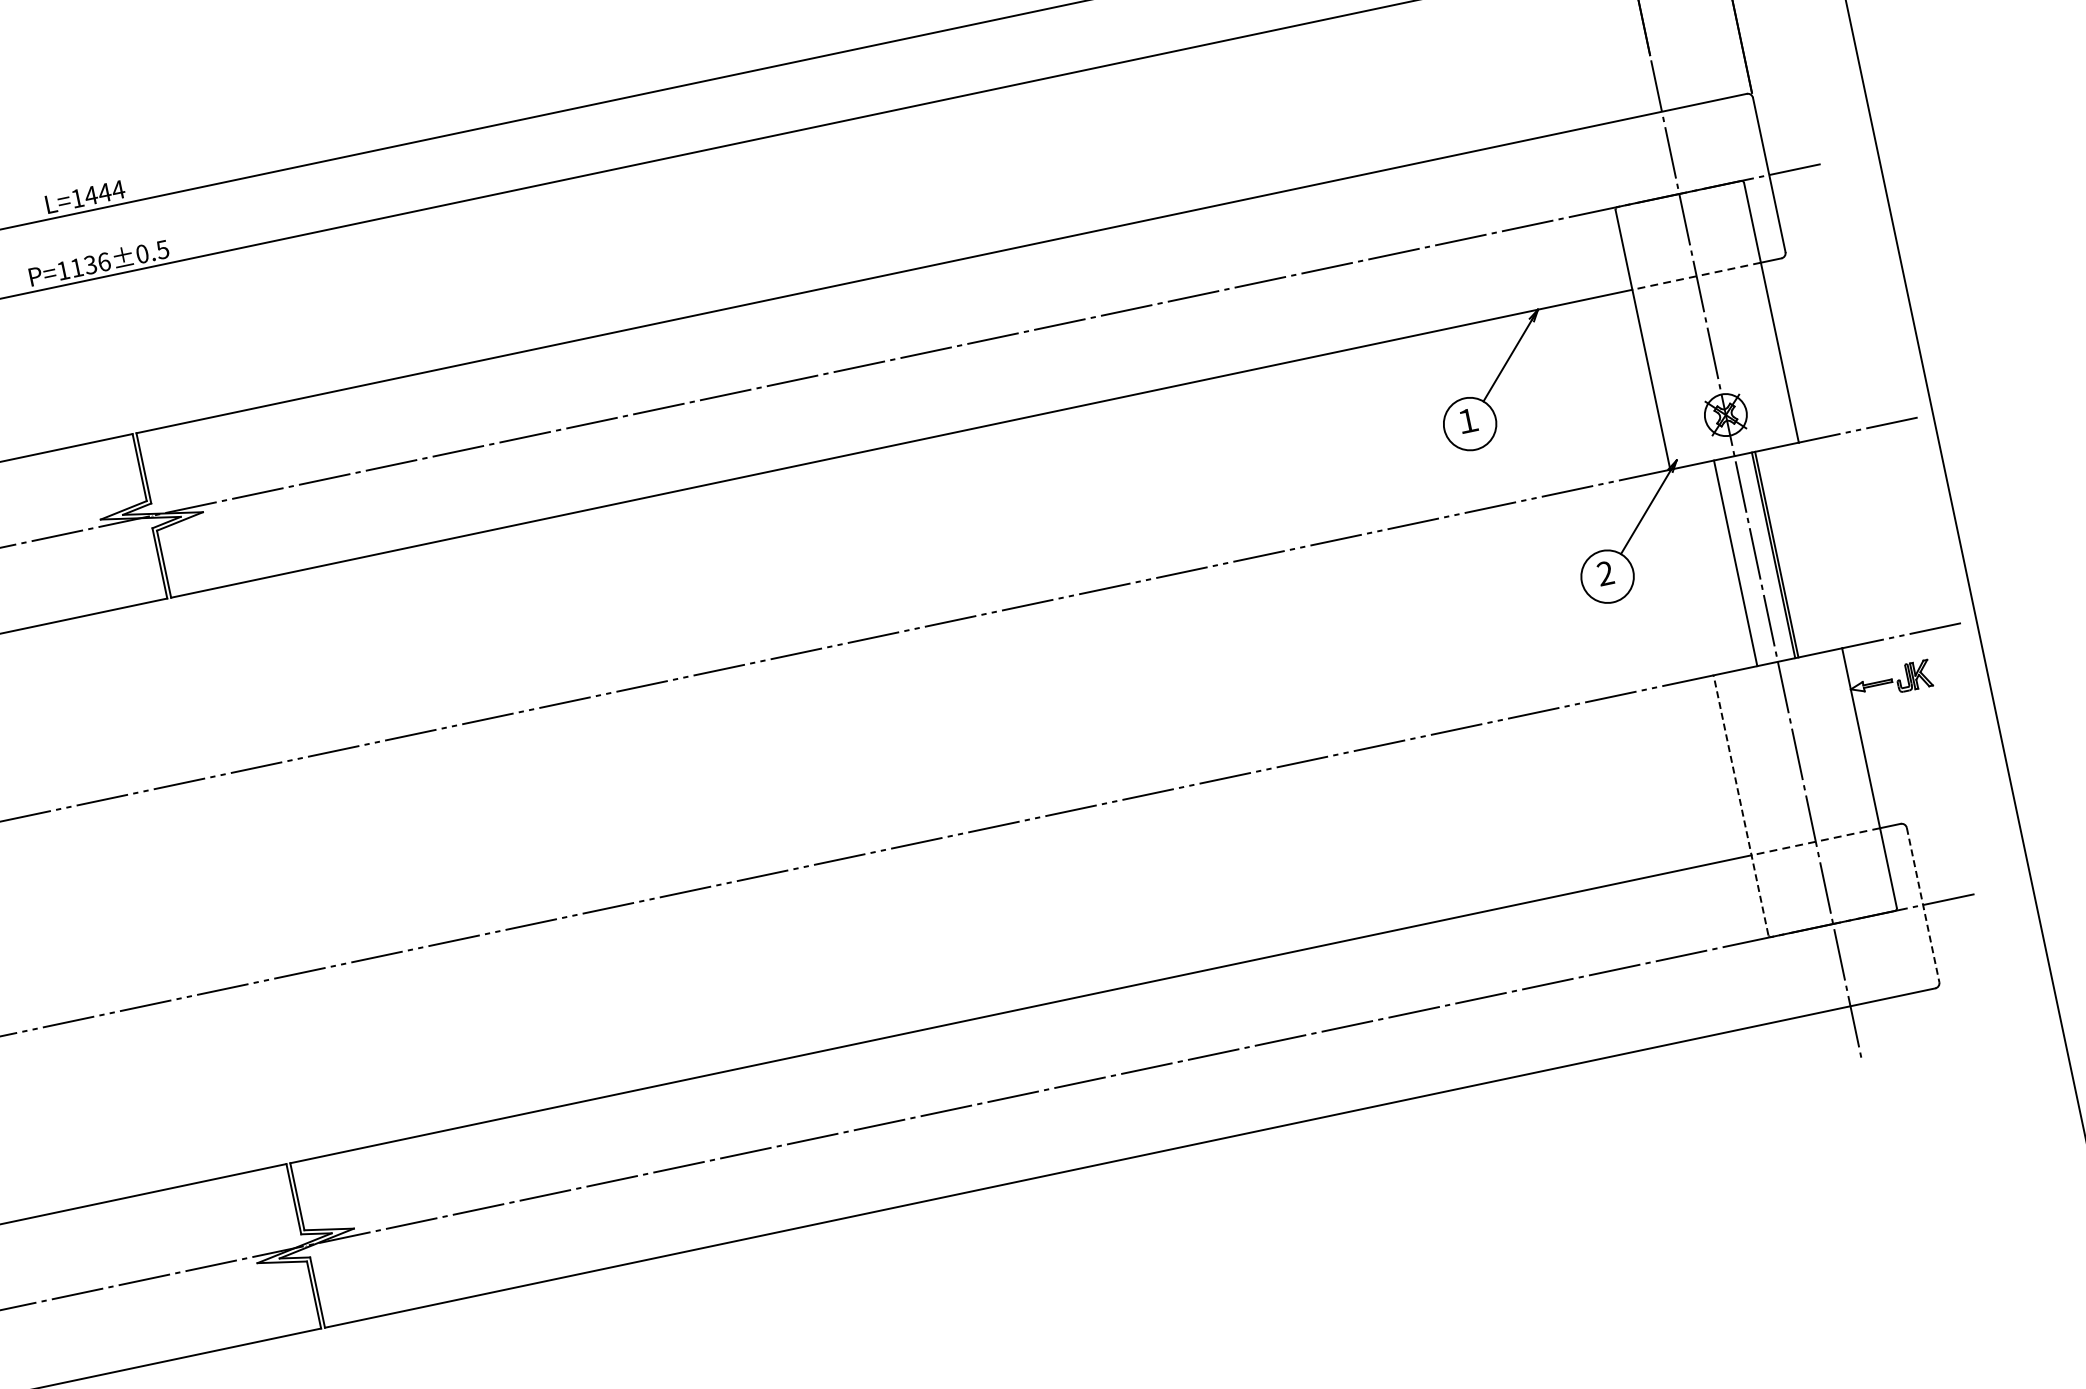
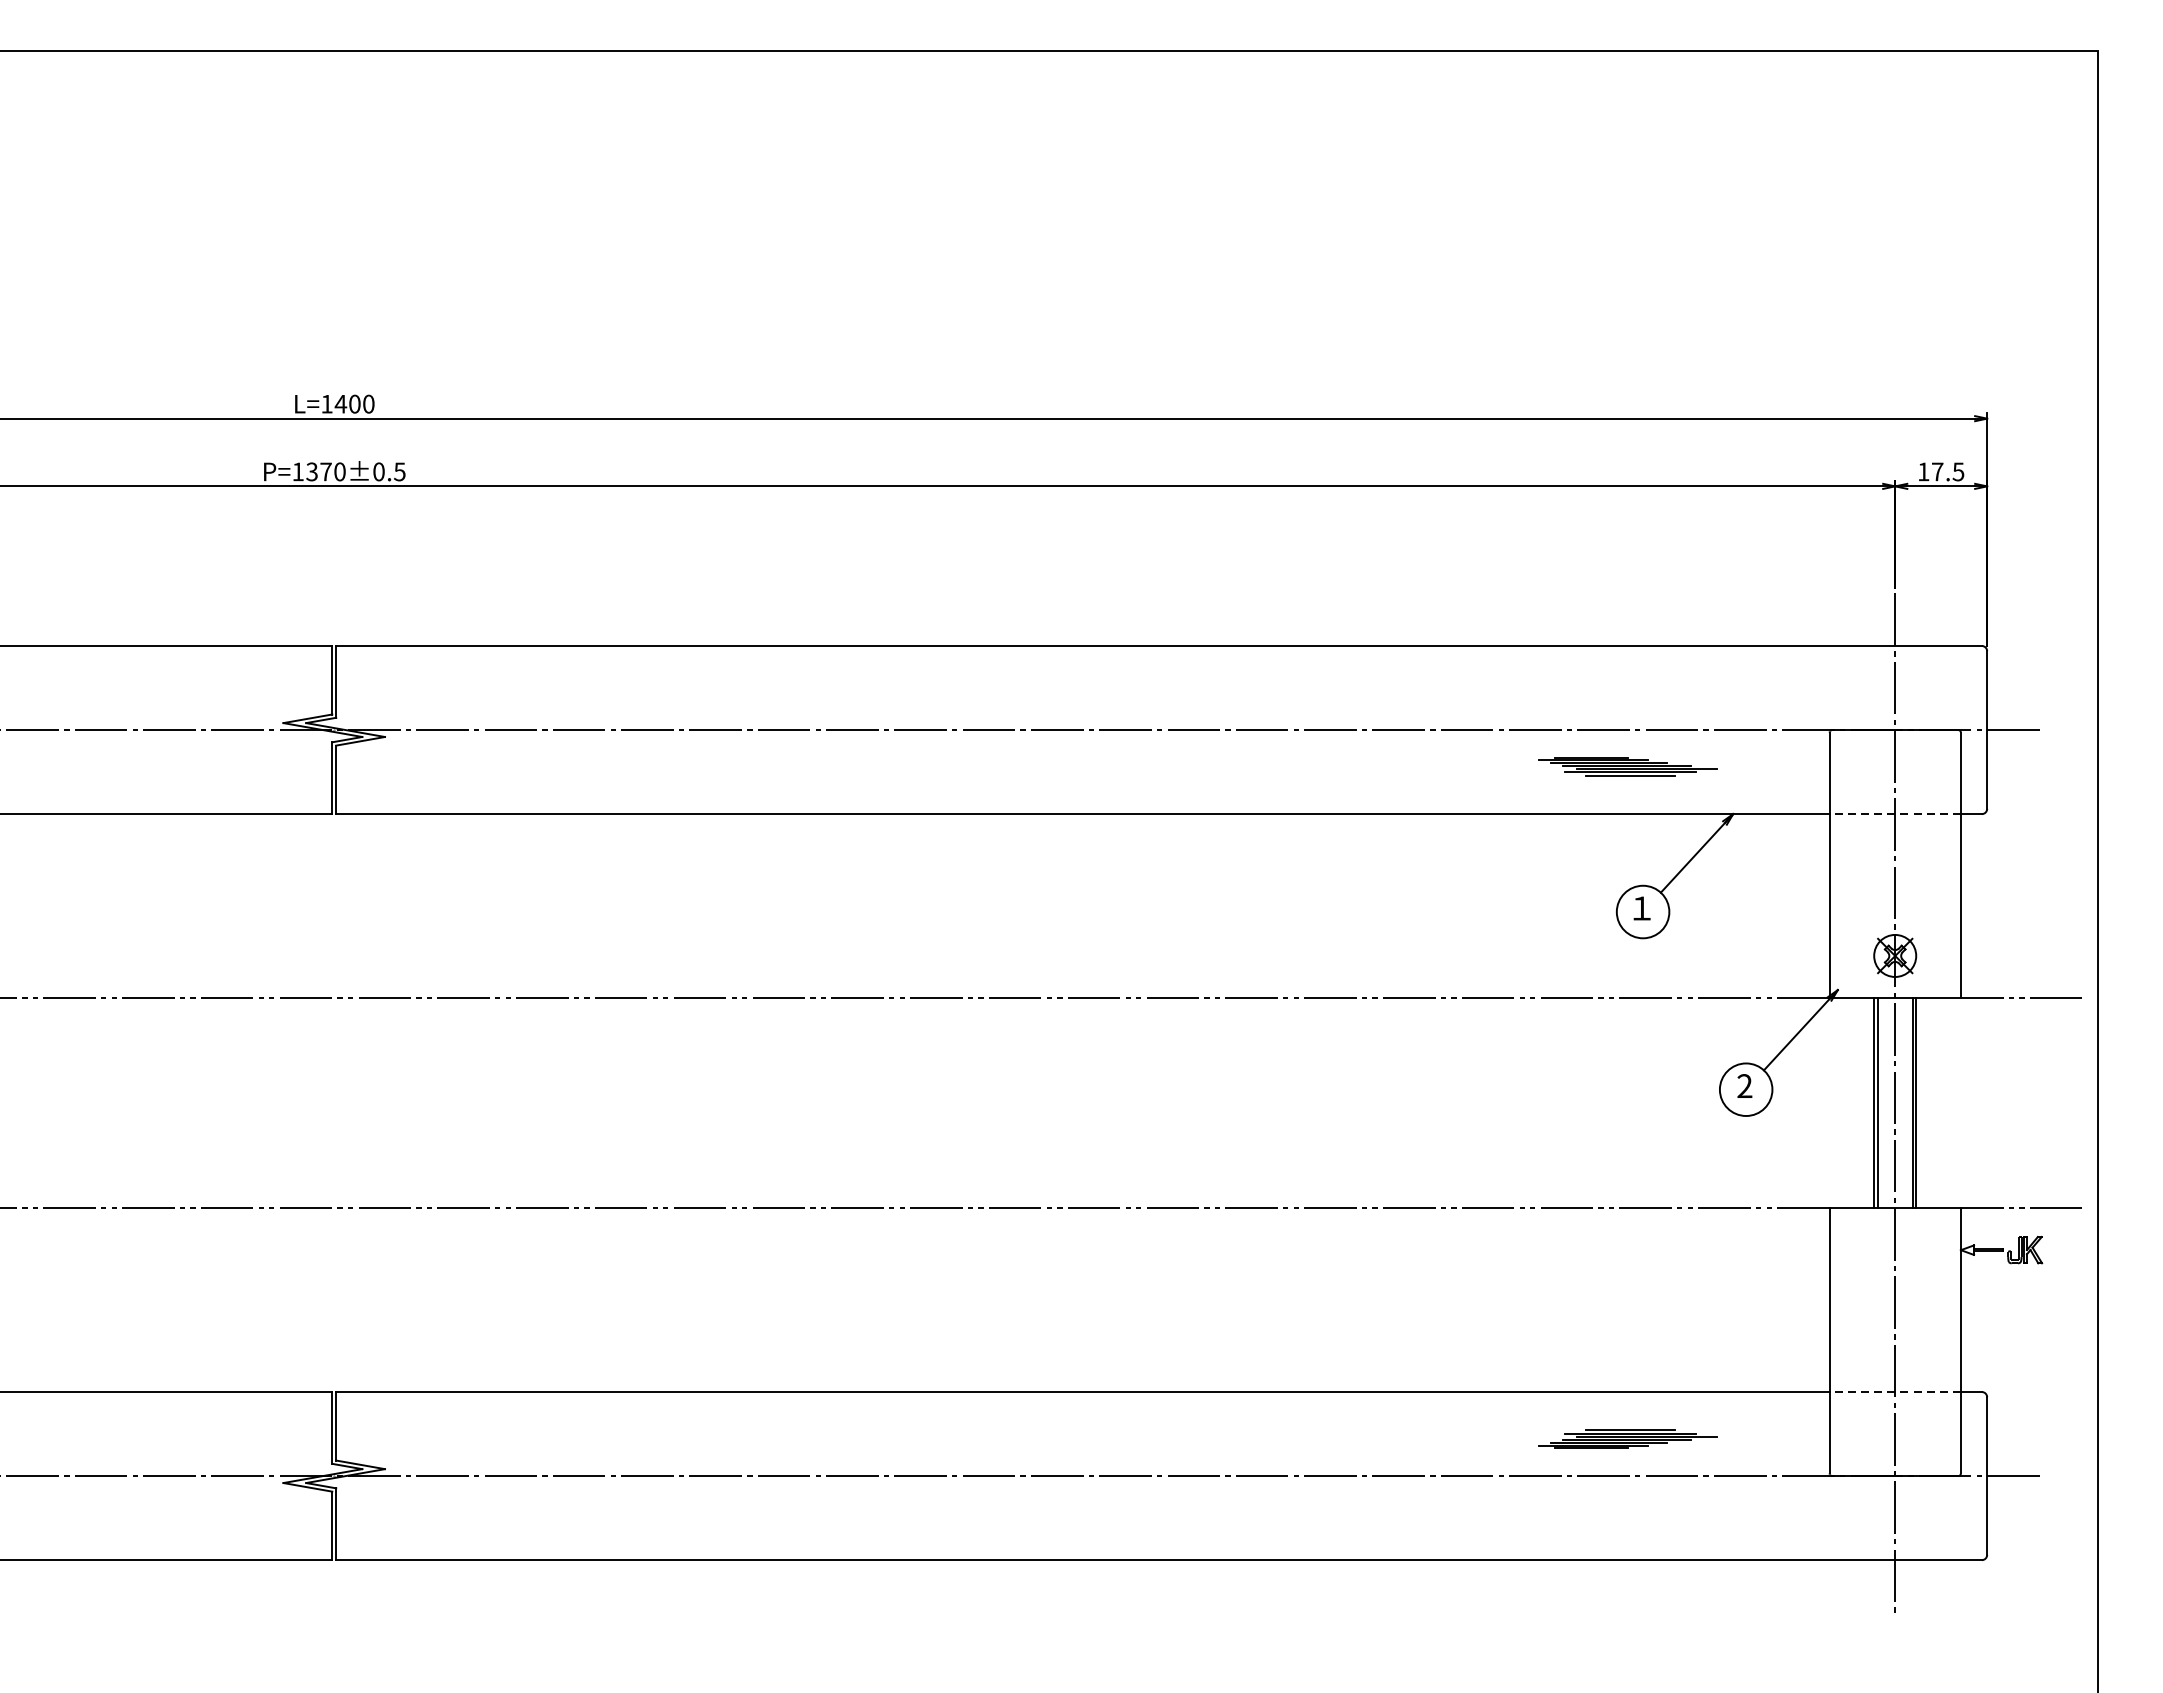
text: (111, 190) -> (361, 403), L=1444 -> L=1400
text: (90, 264) -> (325, 471), P=1136±0.5 -> P=1370±0.5
part: (1424, 284) -> (1627, 766), added
line: (1738, 563) -> (1877, 1103), added
line: (1740, 804) -> (1829, 1340), dashed -> solid
line: (1923, 905) -> (1987, 1476), dashed -> solid
part: (1563, 942) -> (1627, 1438), added

